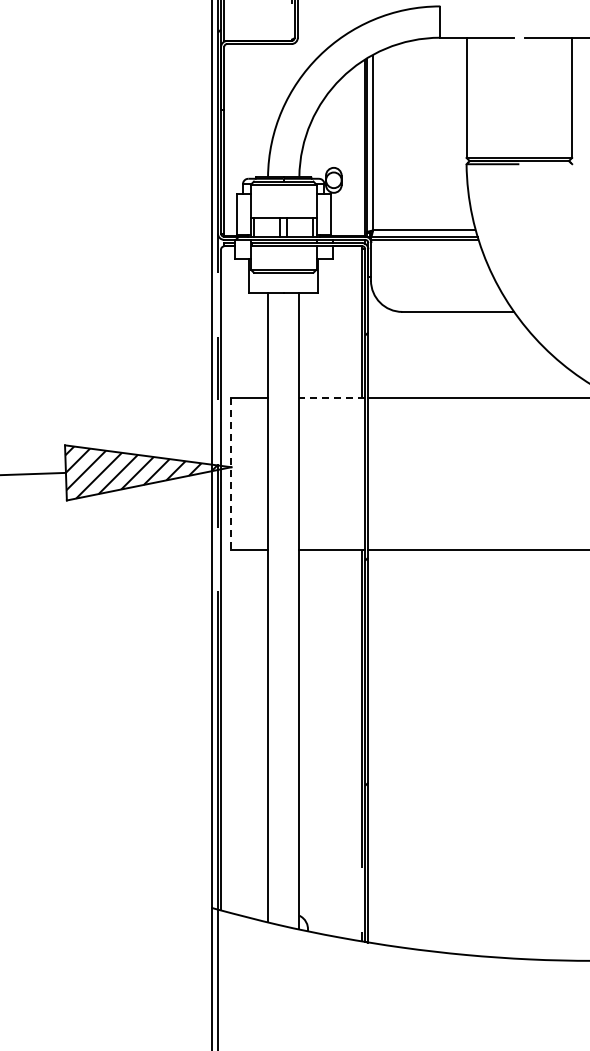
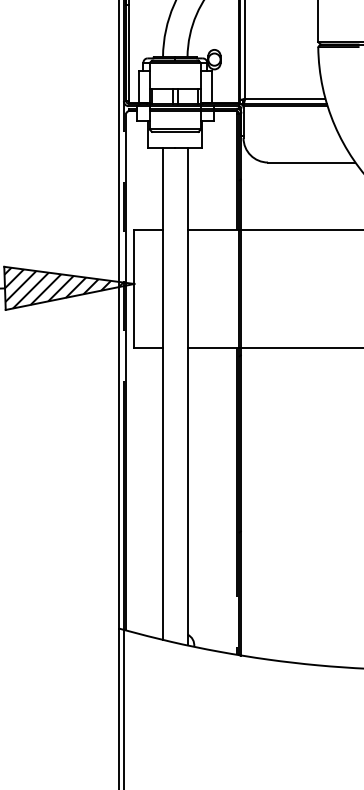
line: (332, 398) -> (213, 230), dashed -> solid
line: (231, 473) -> (134, 288), dashed -> solid

